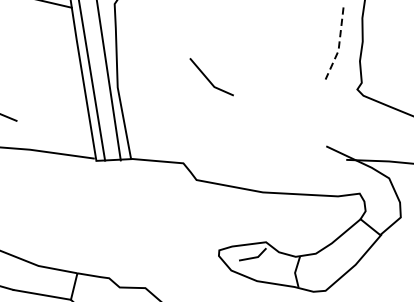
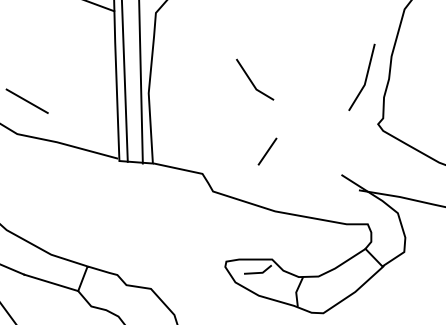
line: (338, 46) -> (365, 80), dashed -> solid
line: (209, 79) -> (252, 81), moved
line: (247, 131) -> (267, 151), added

